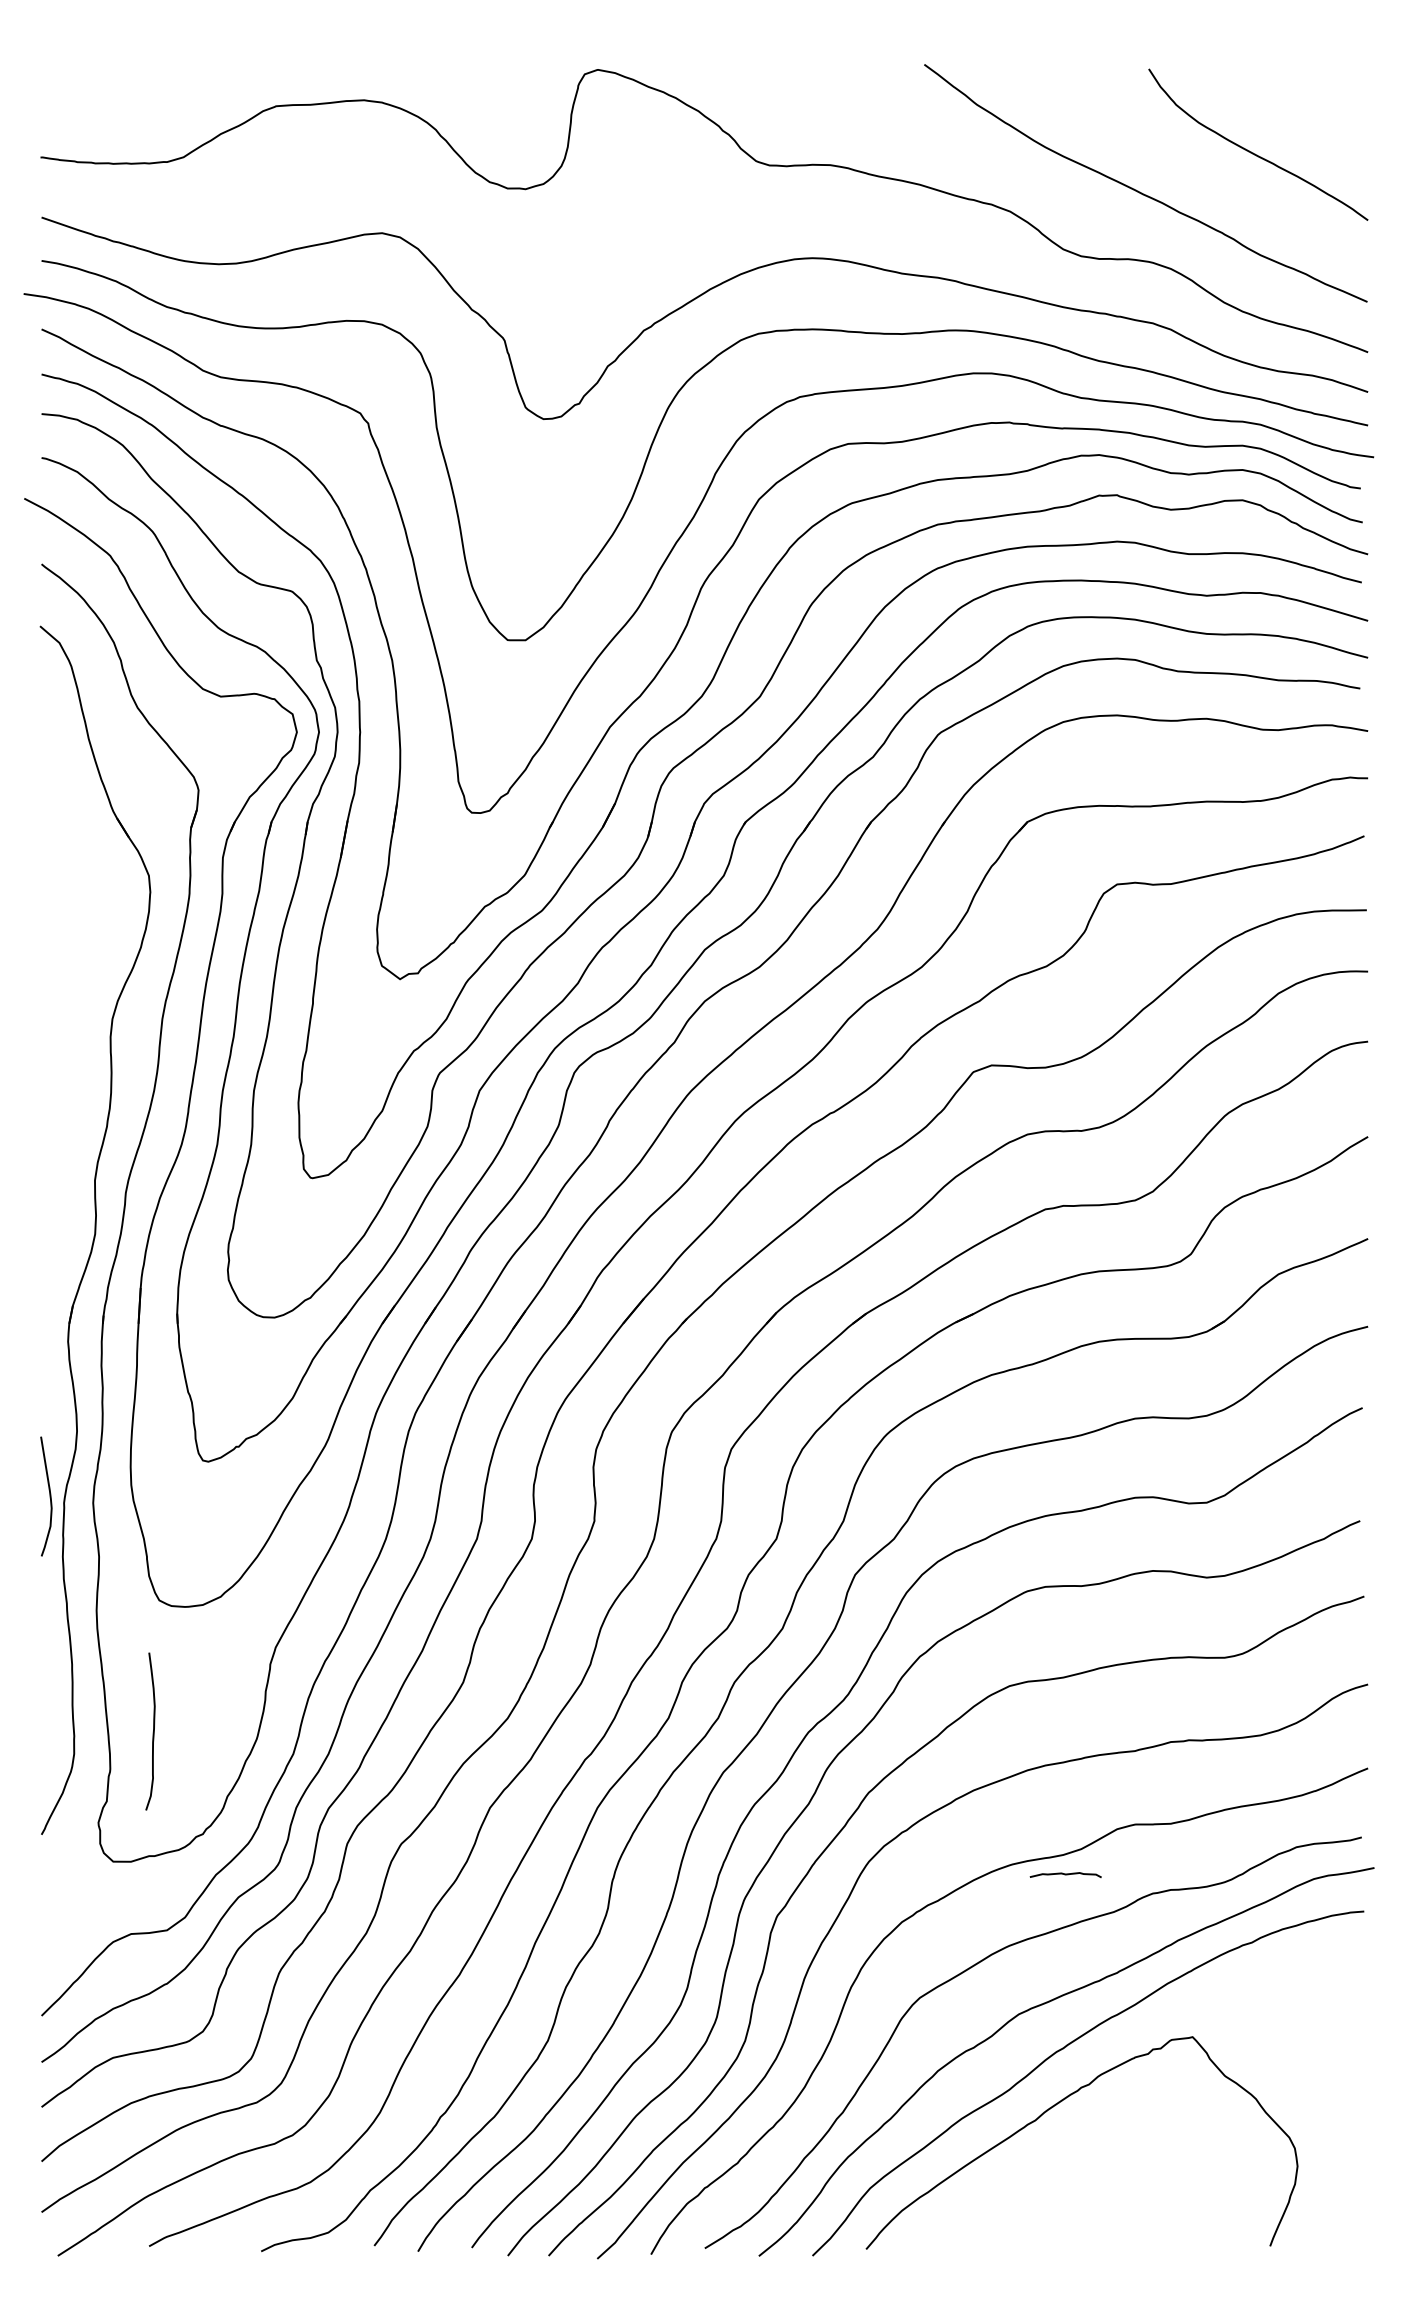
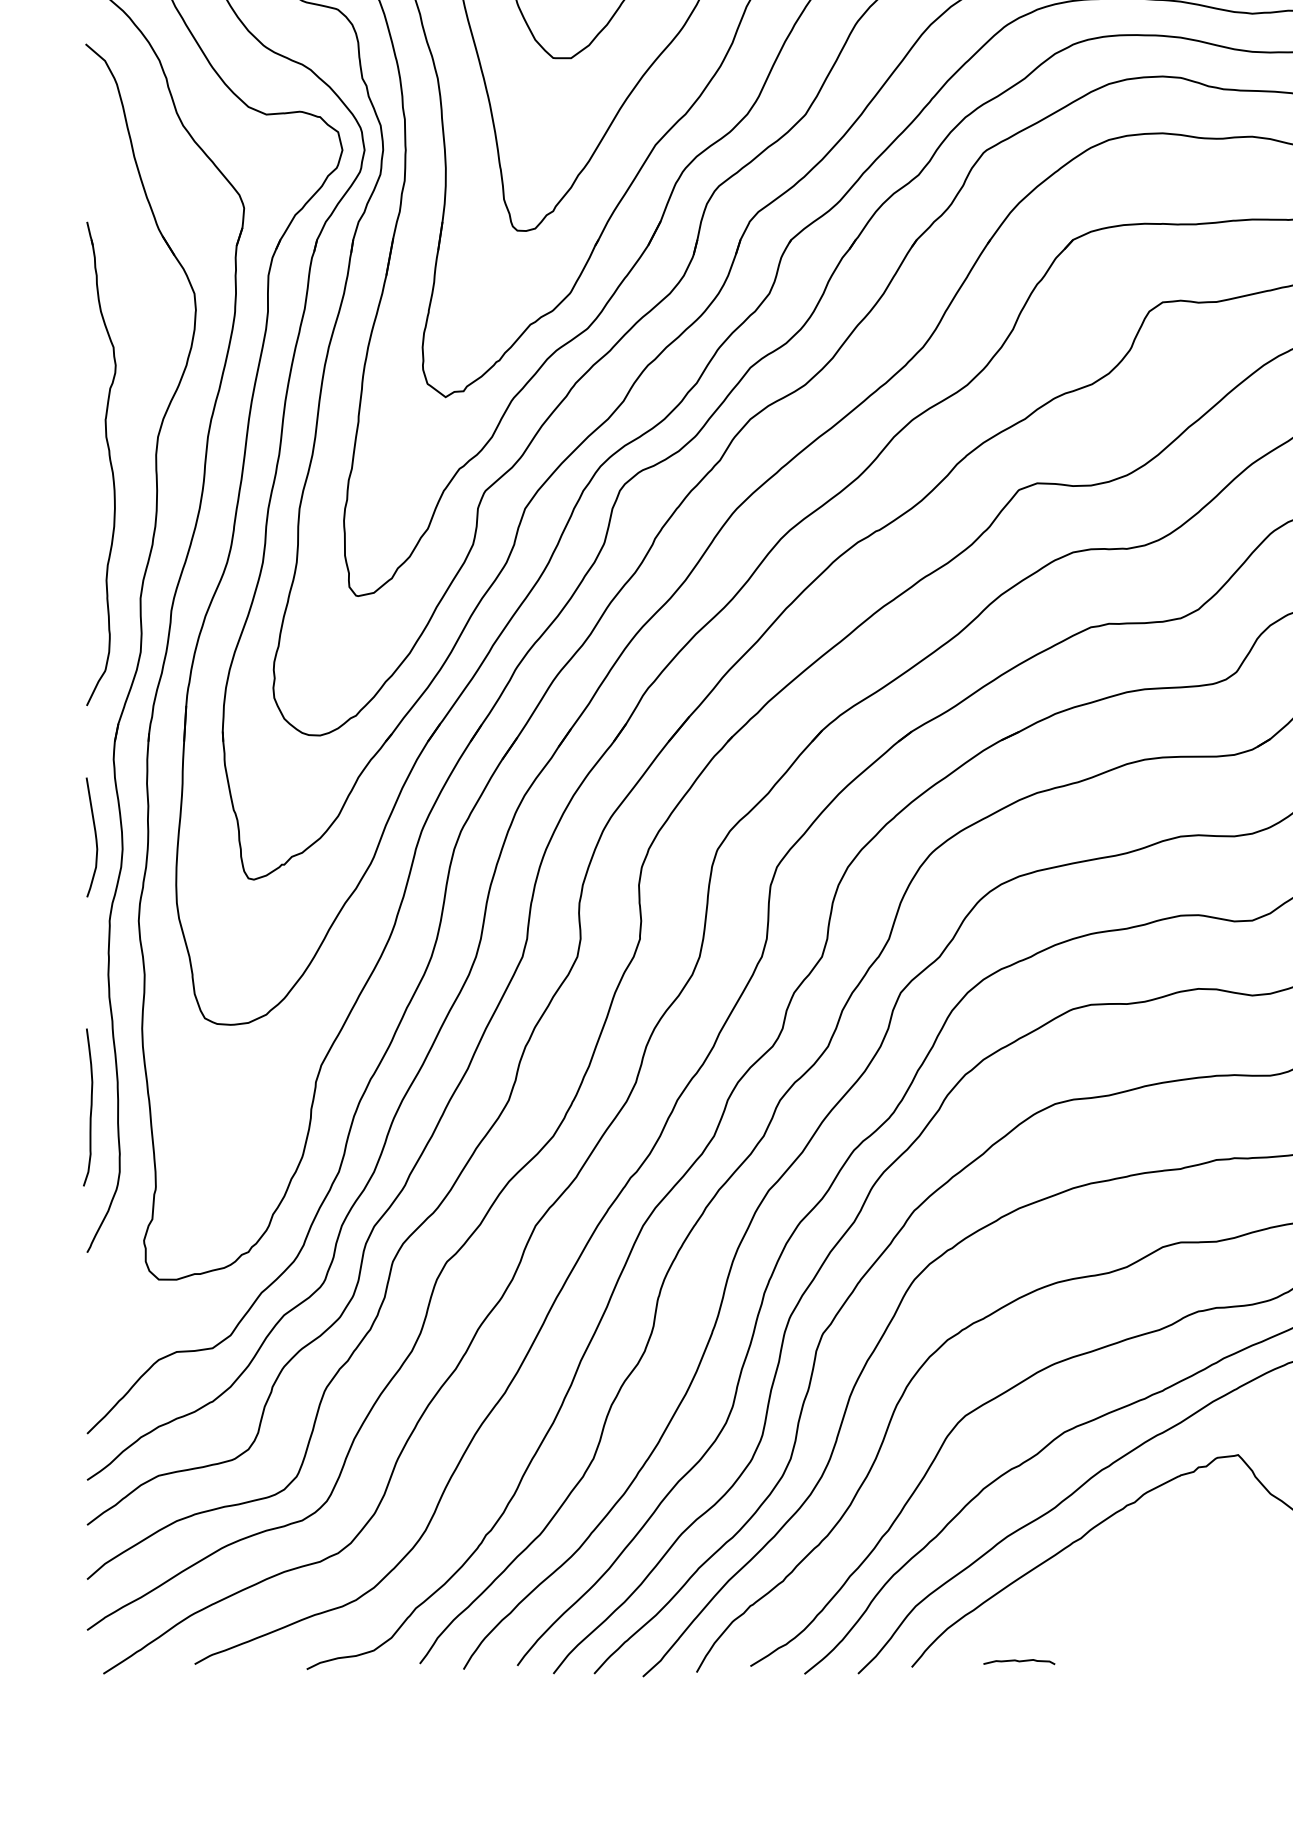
part: (63, 1042) -> (109, 460), added
curve: (49, 1496) -> (95, 837), moved
curve: (152, 1732) -> (90, 1108), moved
curve: (1065, 1874) -> (1019, 1661), moved

